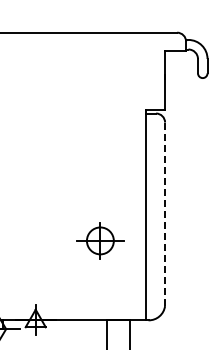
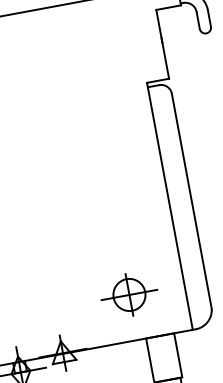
line: (165, 214) -> (192, 201), dashed -> solid
part: (100, 240) -> (129, 294), moved

